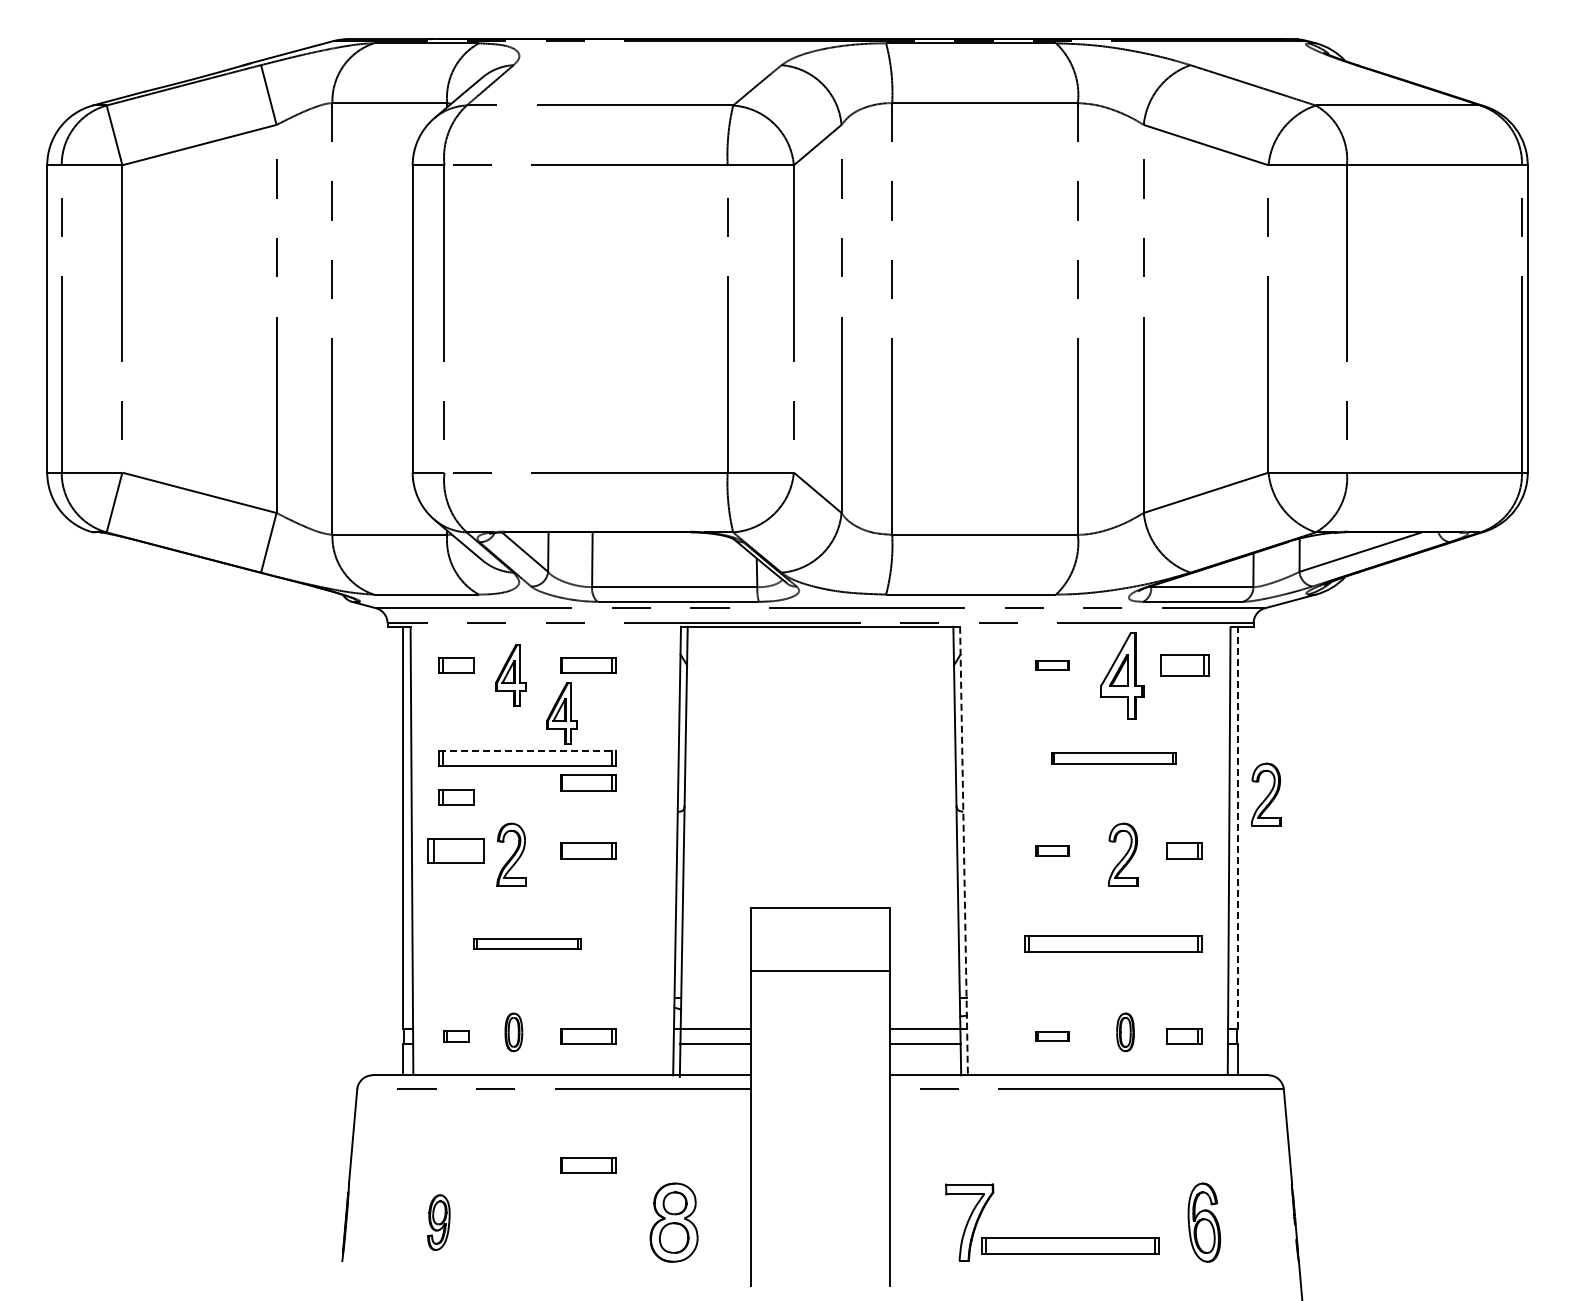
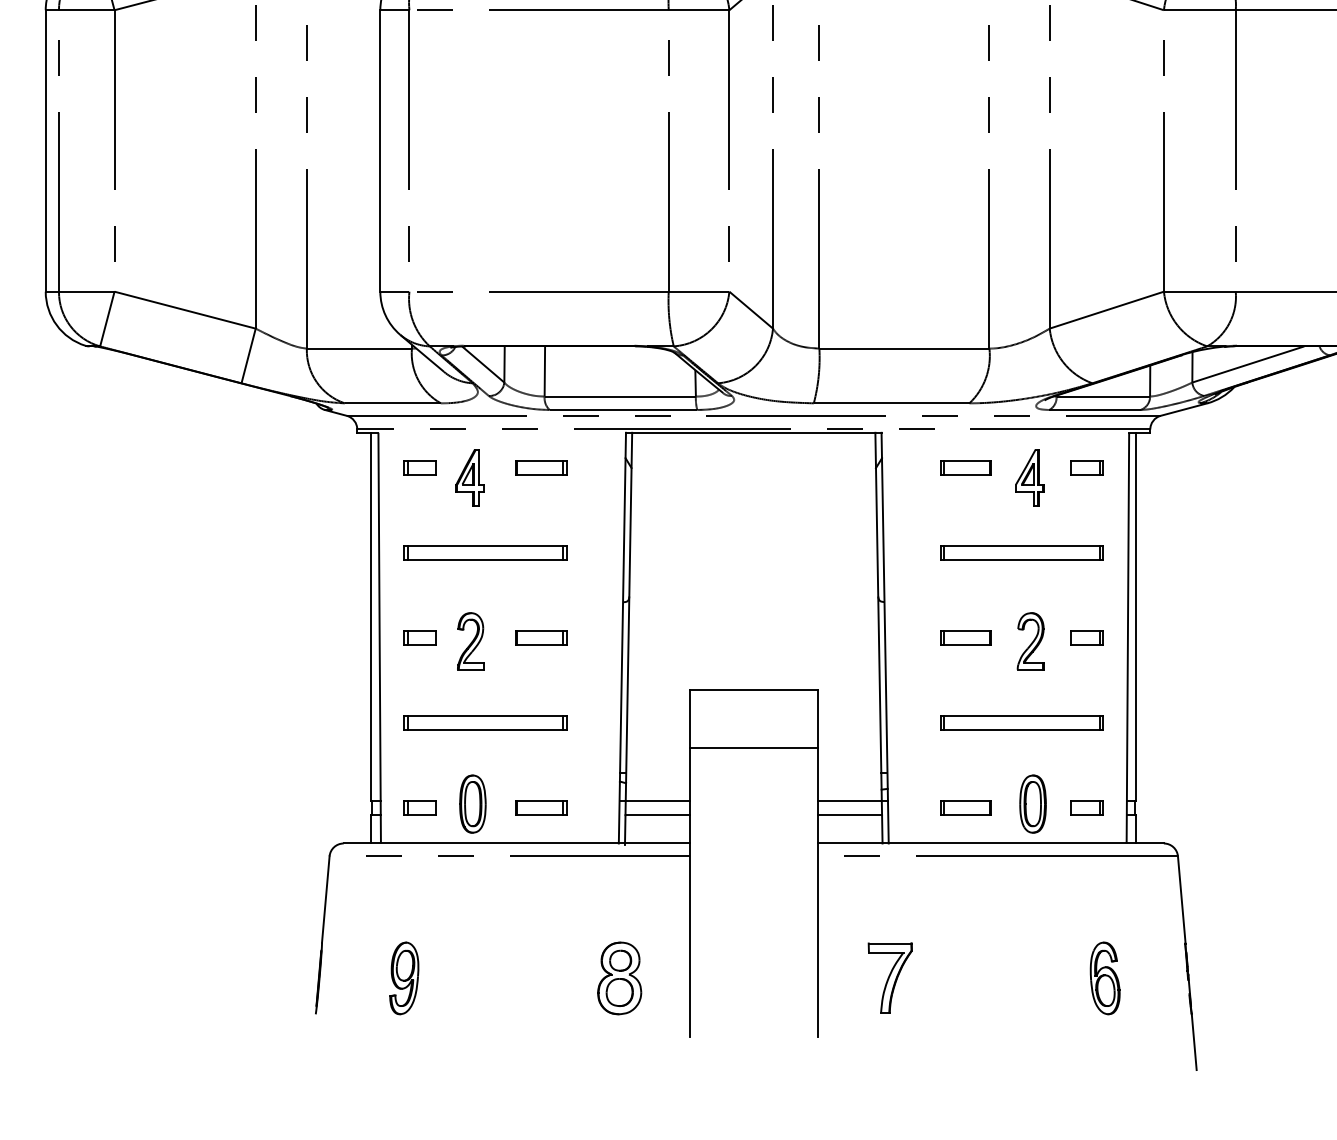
part: (1052, 665) -> (966, 468), size x1.67
part: (1184, 665) -> (1087, 468), size x0.71
part: (1122, 675) -> (1030, 477), size x0.71
part: (561, 713) -> (516, 512), removed
line: (527, 750) -> (485, 546), dashed -> solid
part: (1113, 758) -> (1022, 553), size x1.43
part: (588, 782) -> (541, 575), removed
part: (1266, 794) -> (1162, 586), removed
part: (456, 797) -> (420, 589), removed
line: (1238, 827) -> (1136, 616), dashed -> solid
part: (456, 850) -> (420, 637), size x0.62
part: (1052, 850) -> (966, 637), size x1.67
line: (964, 851) -> (885, 638), dashed -> solid
part: (527, 943) -> (485, 722), size x1.67
part: (513, 1032) -> (472, 804), size x1.67
part: (1125, 1032) -> (1032, 804), size x1.67
part: (456, 1036) -> (420, 807), size x1.43
part: (1052, 1036) -> (966, 807), size x1.67
part: (588, 1165) -> (541, 926), removed
part: (438, 1222) -> (403, 978), size x1.43
part: (1070, 1245) -> (982, 999), removed

